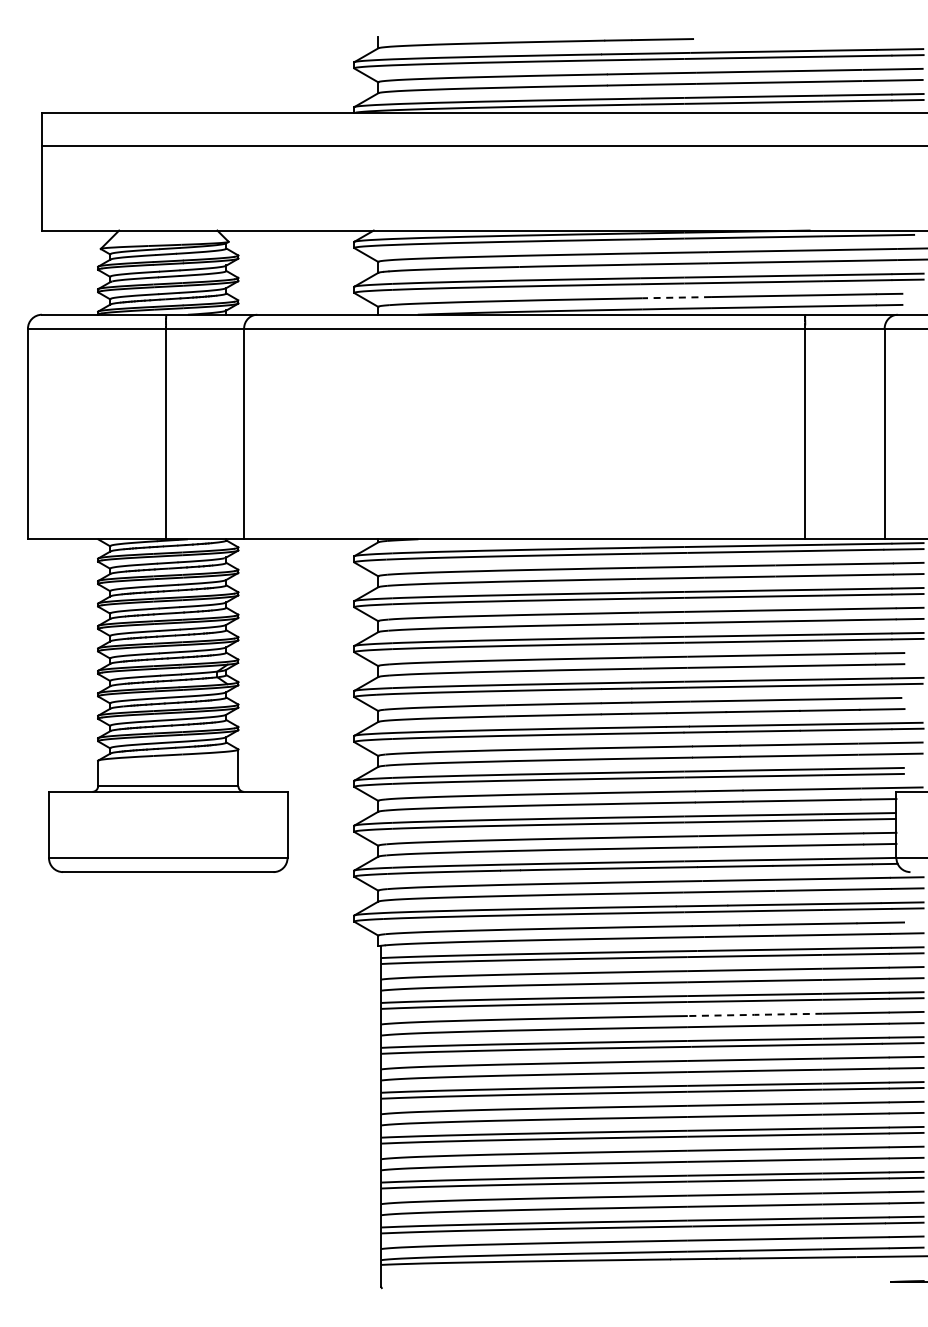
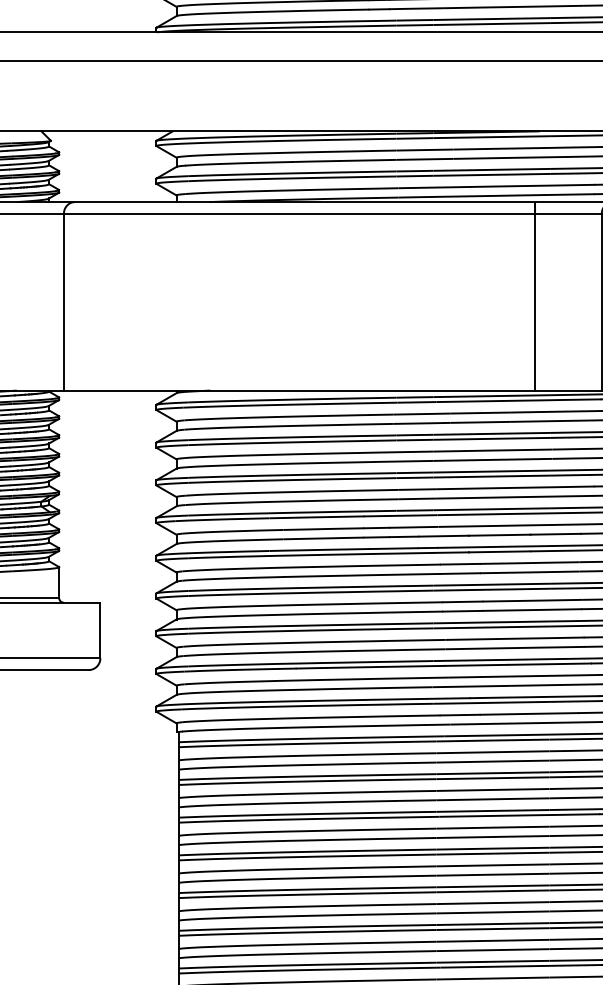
line: (676, 297) -> (427, 187), dashed -> solid
line: (755, 1014) -> (493, 789), dashed -> solid

